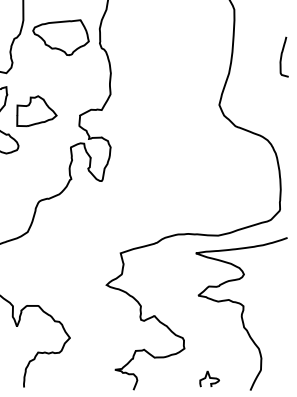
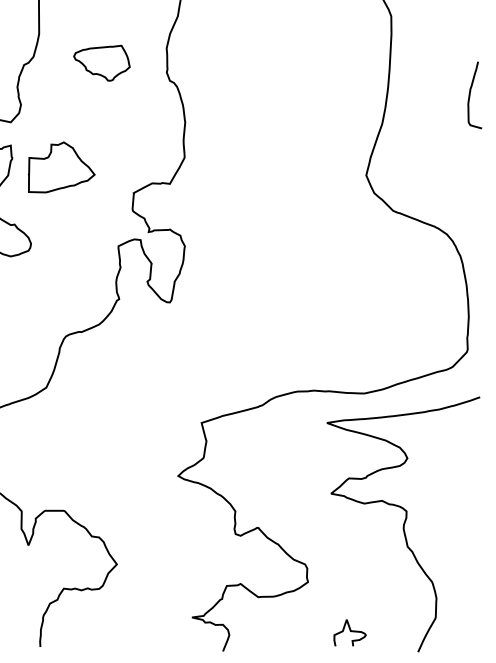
part: (60, 37) -> (101, 62), size x0.6
part: (36, 111) -> (61, 167), moved

